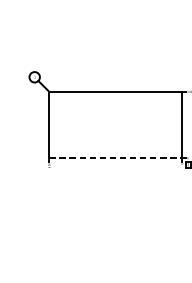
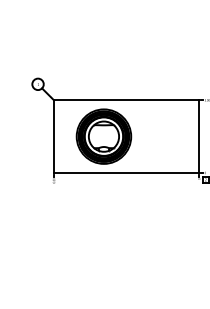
part: (94, 125) -> (103, 136), added
line: (115, 157) -> (126, 172), dashed -> solid

